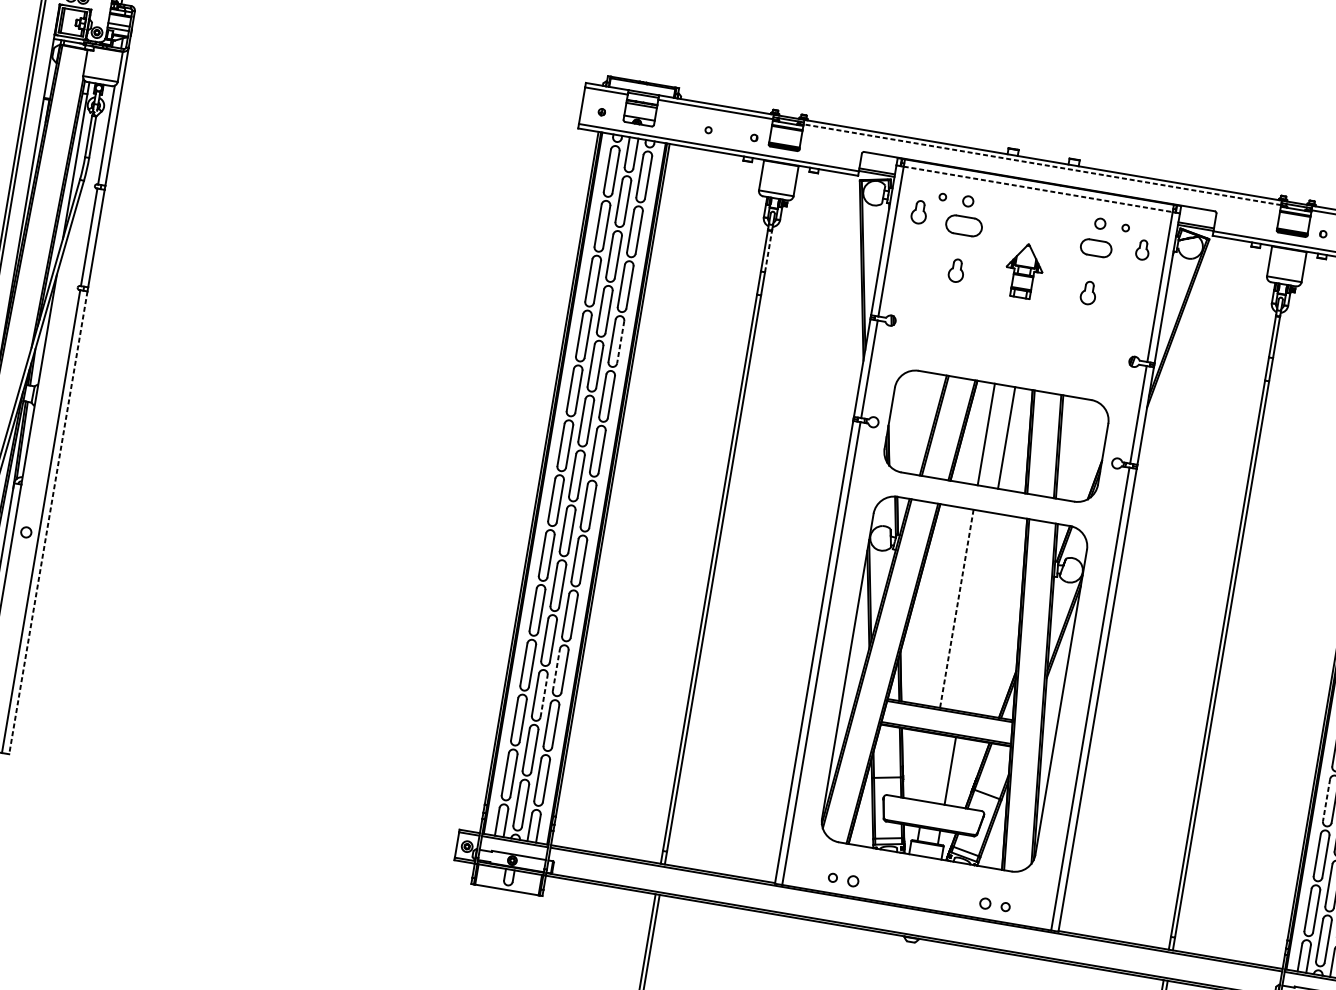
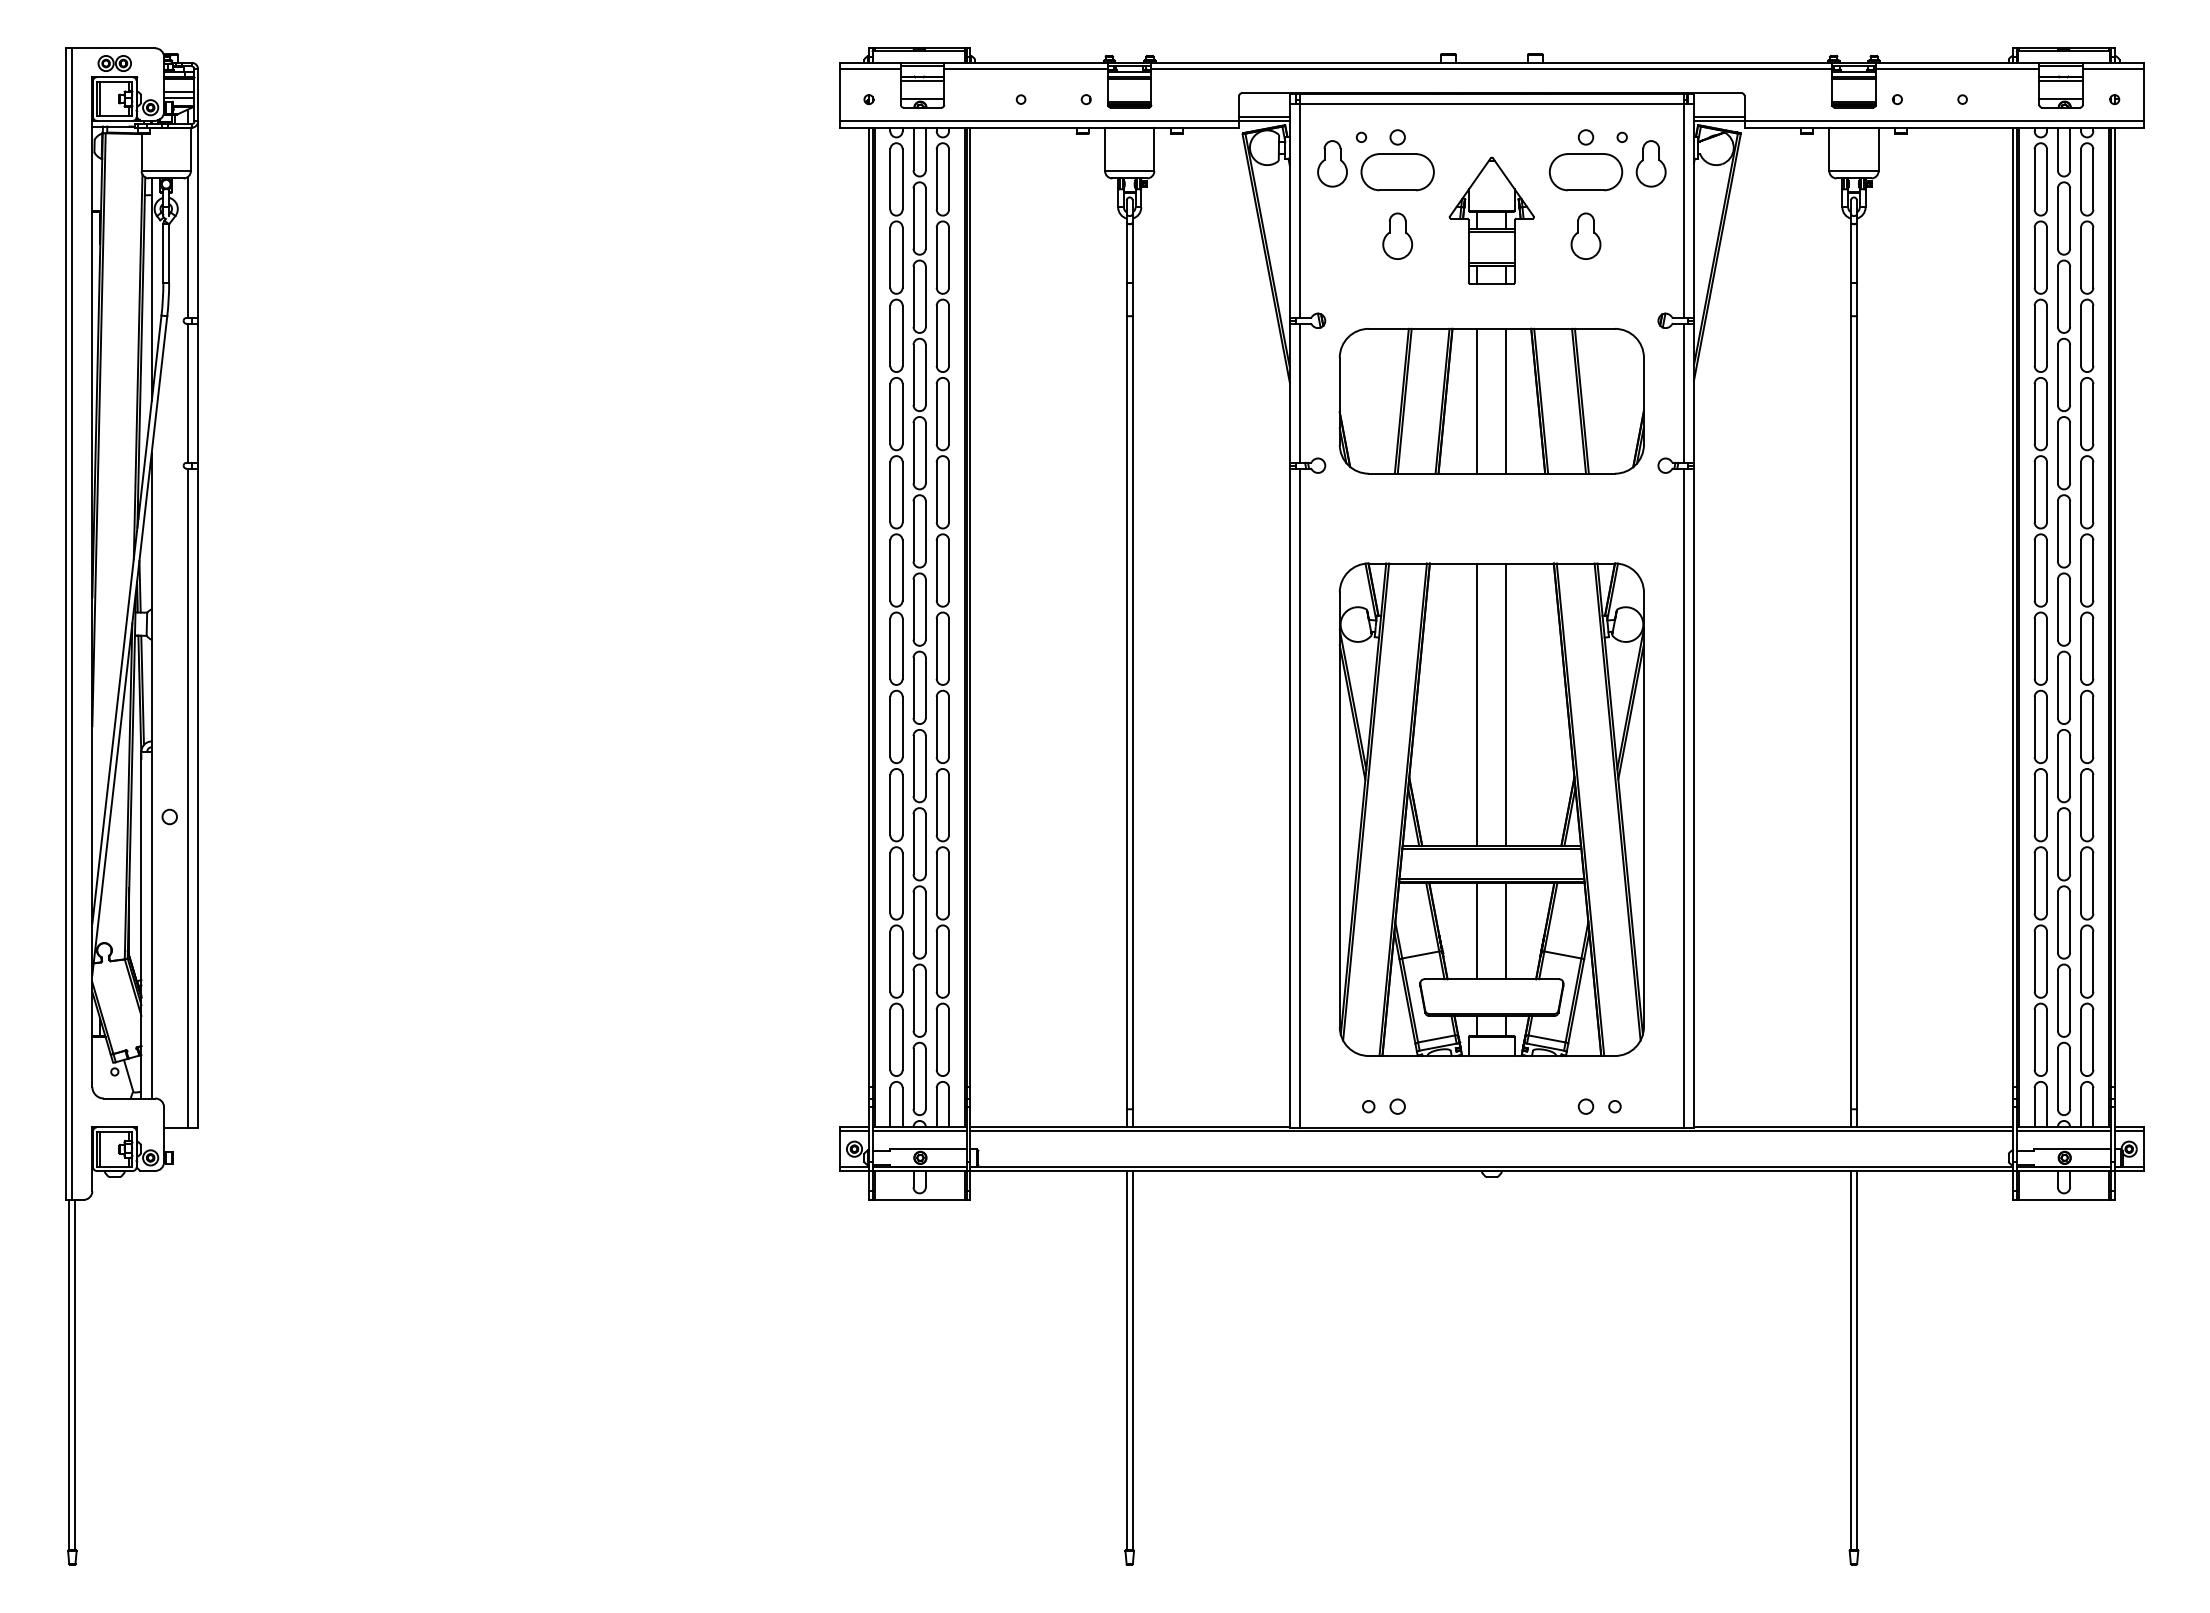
line: (1042, 164) -> (1491, 69), dashed -> solid
line: (1037, 189) -> (1491, 104), dashed -> solid
part: (919, 211) -> (1332, 163), size x1.43
part: (963, 226) -> (1397, 172), size x1.43
part: (1095, 248) -> (1585, 172), size x1.67
part: (1142, 249) -> (1650, 163), size x1.67
line: (768, 251) -> (1132, 253), dashed -> solid
part: (956, 270) -> (1397, 235), size x1.43
part: (1024, 270) -> (1491, 220), size x1.67
part: (1088, 292) -> (1585, 235), size x1.43
line: (620, 342) -> (949, 414), dashed -> solid
part: (996, 435) -> (1491, 400), moved
line: (48, 522) -> (198, 798), dashed -> solid
line: (956, 609) -> (1477, 705), dashed -> solid
line: (977, 612) -> (1506, 704), added
line: (556, 669) -> (936, 882), dashed -> solid
line: (543, 696) -> (925, 922), dashed -> solid
line: (930, 767) -> (1477, 930), added
line: (1326, 800) -> (2034, 883), dashed -> solid

